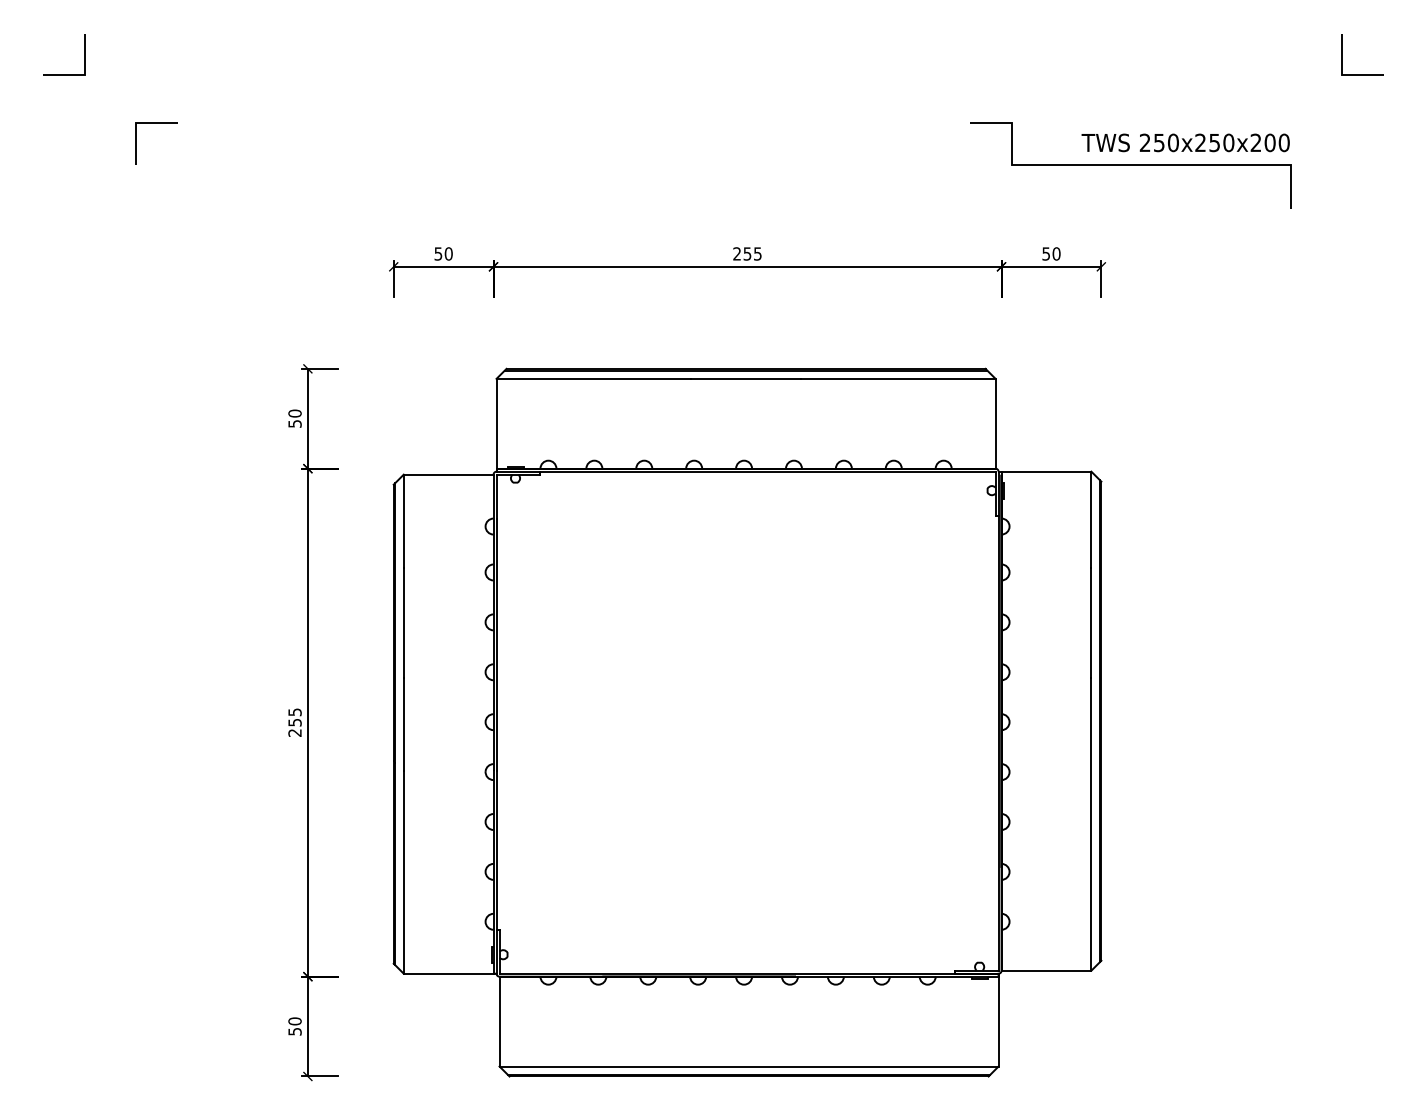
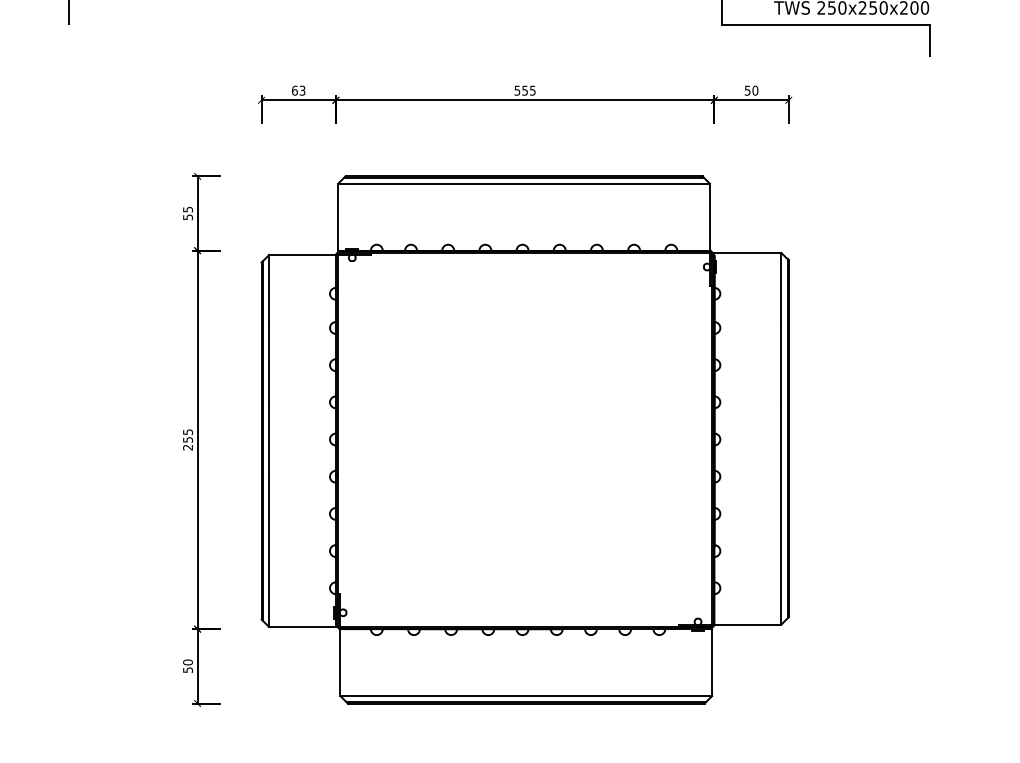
text: (443, 253) -> (298, 90), 50 -> 63
text: (736, 253) -> (516, 90), 255 -> 555
text: (294, 413) -> (187, 209), 50 -> 55

